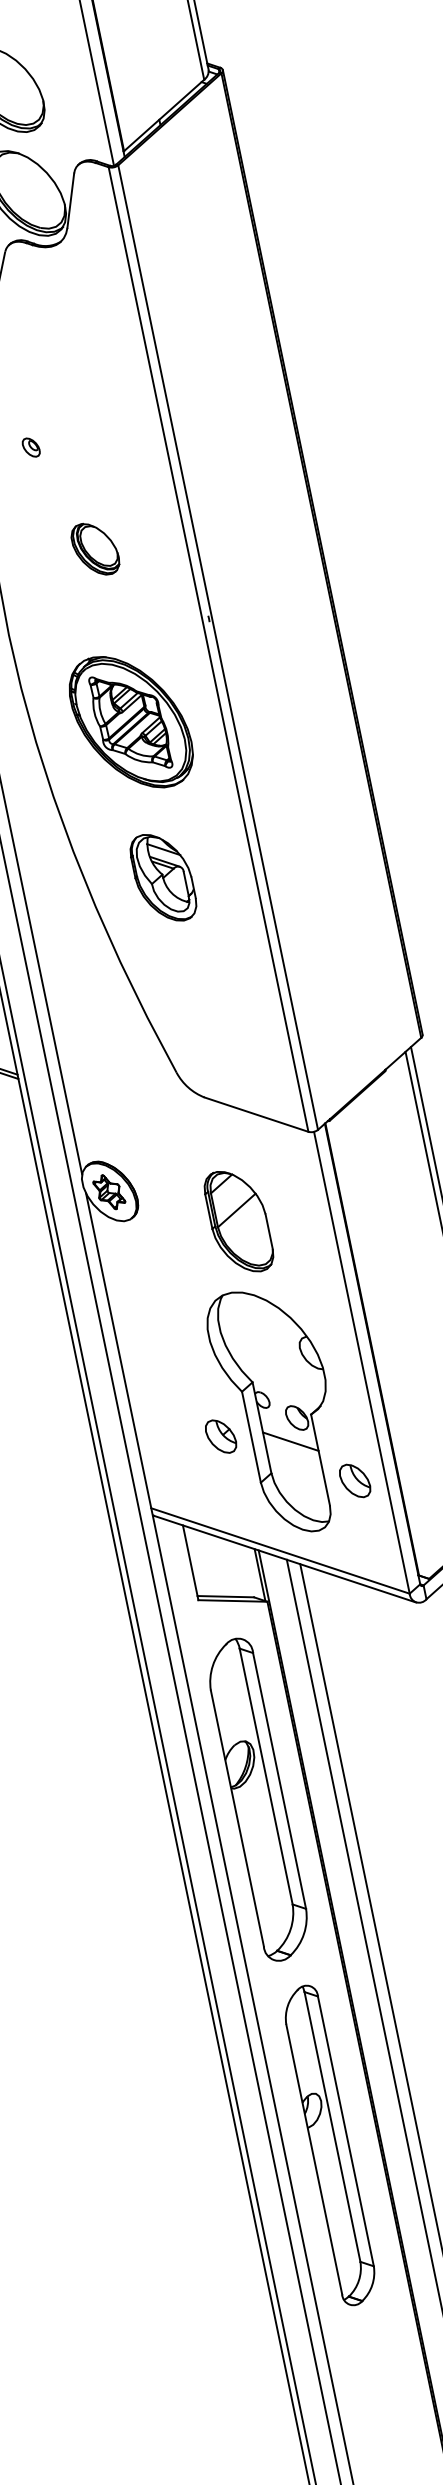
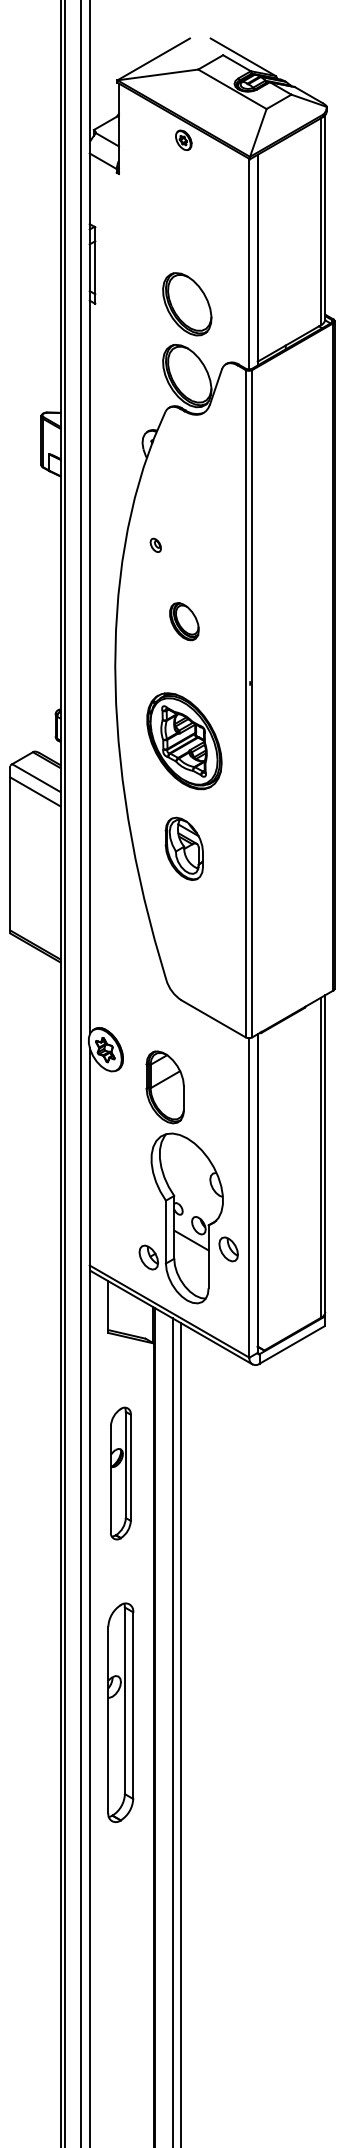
part: (237, 1221) -> (164, 1087), moved
part: (220, 1436) -> (148, 1257), moved
part: (354, 1481) -> (228, 1249), moved
part: (258, 1799) -> (120, 1473), size x0.6

